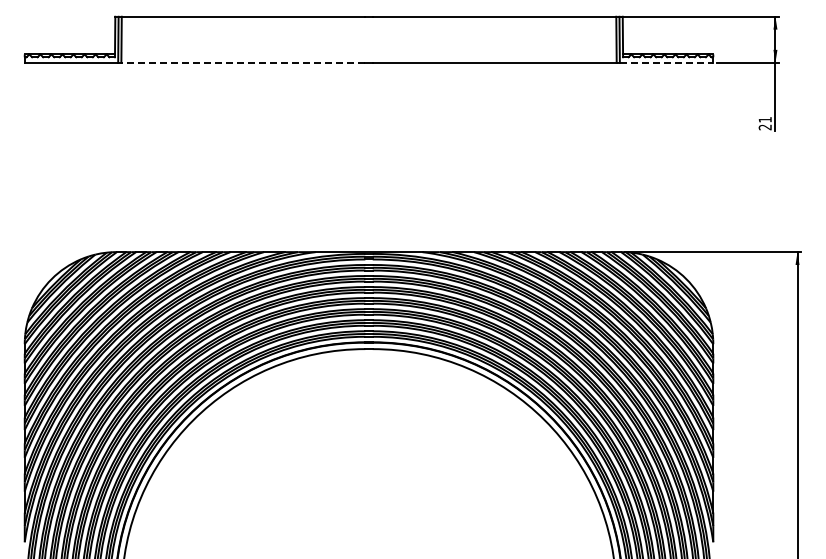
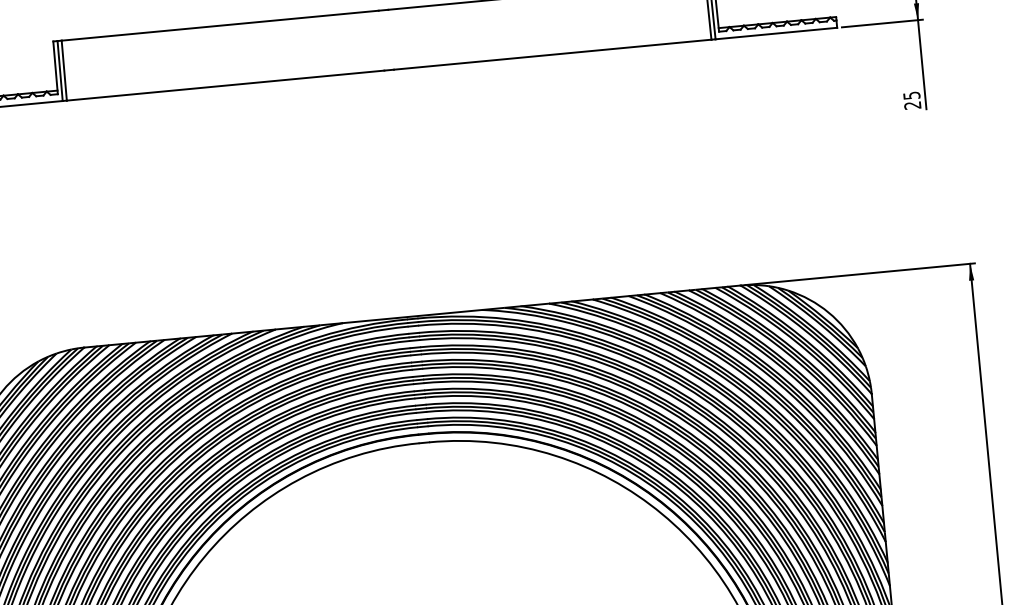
line: (243, 62) -> (225, 85), dashed -> solid
line: (666, 62) -> (776, 33), dashed -> solid
text: (764, 119) -> (910, 95), 21 -> 25

